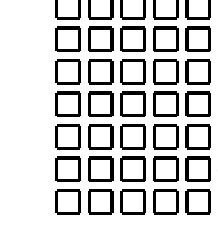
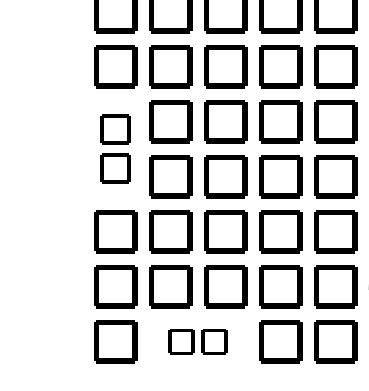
part: (67, 87) -> (114, 148), size x0.7
part: (116, 201) -> (197, 341), size x0.6

